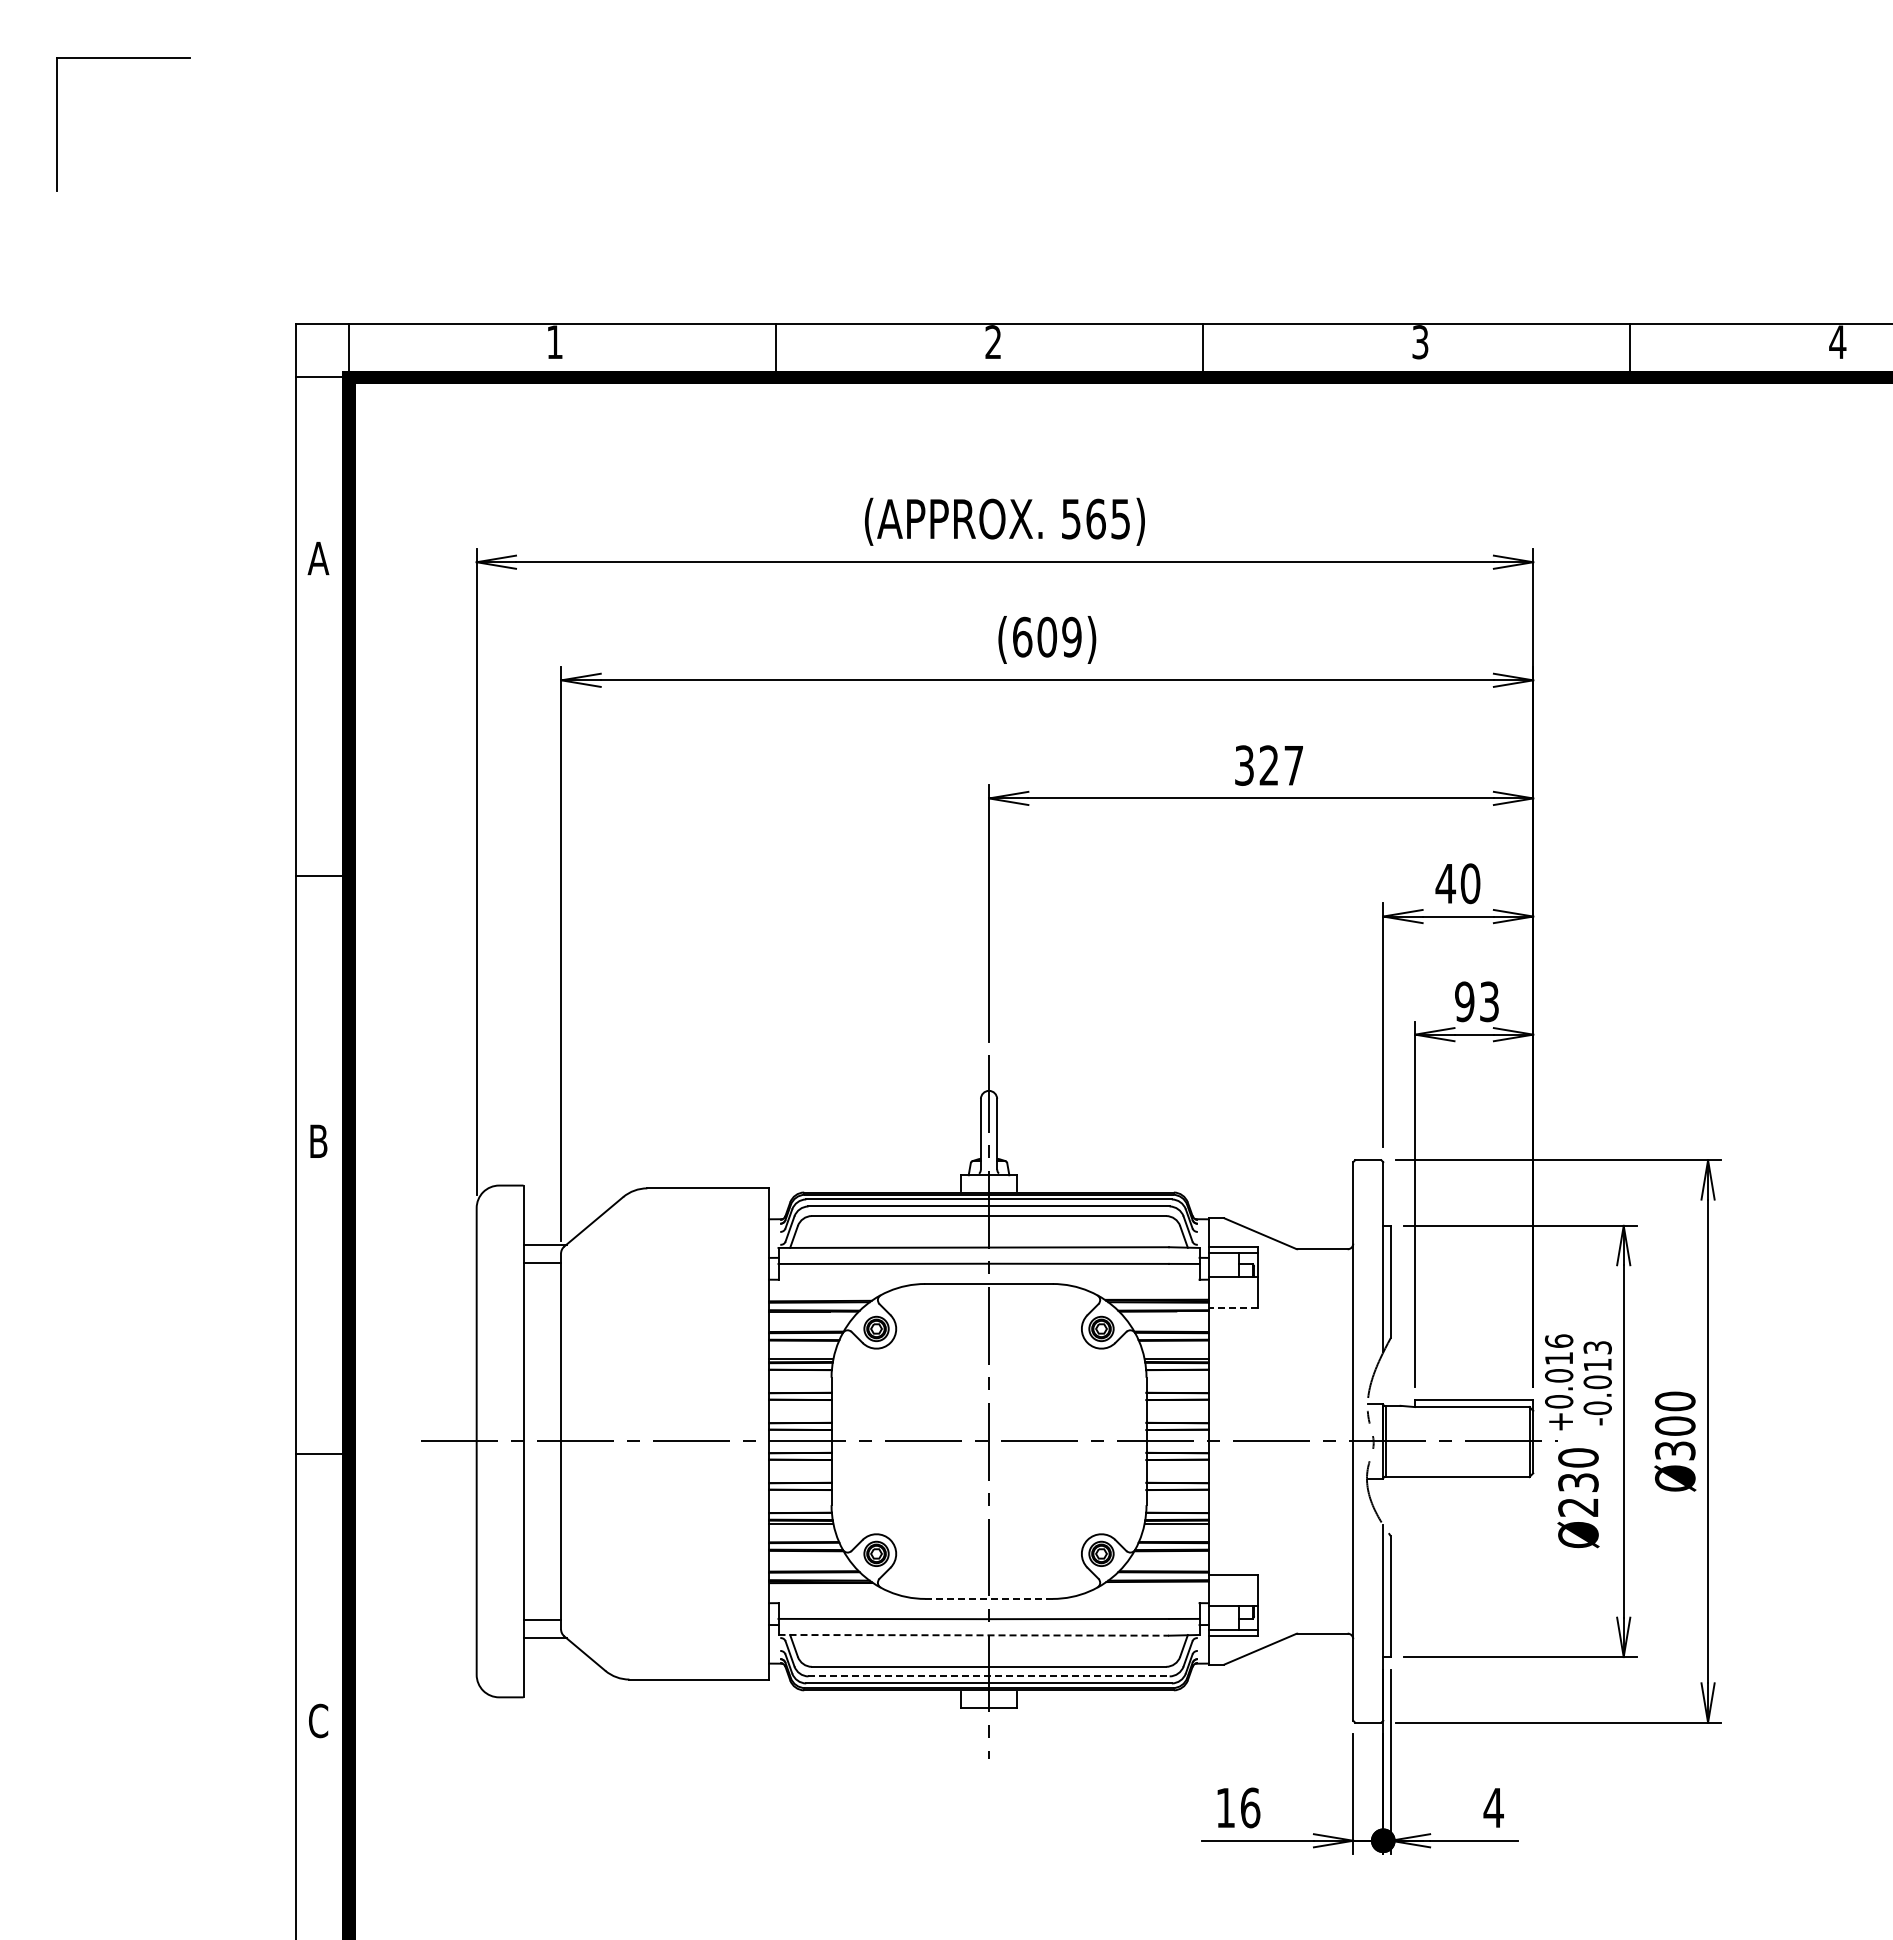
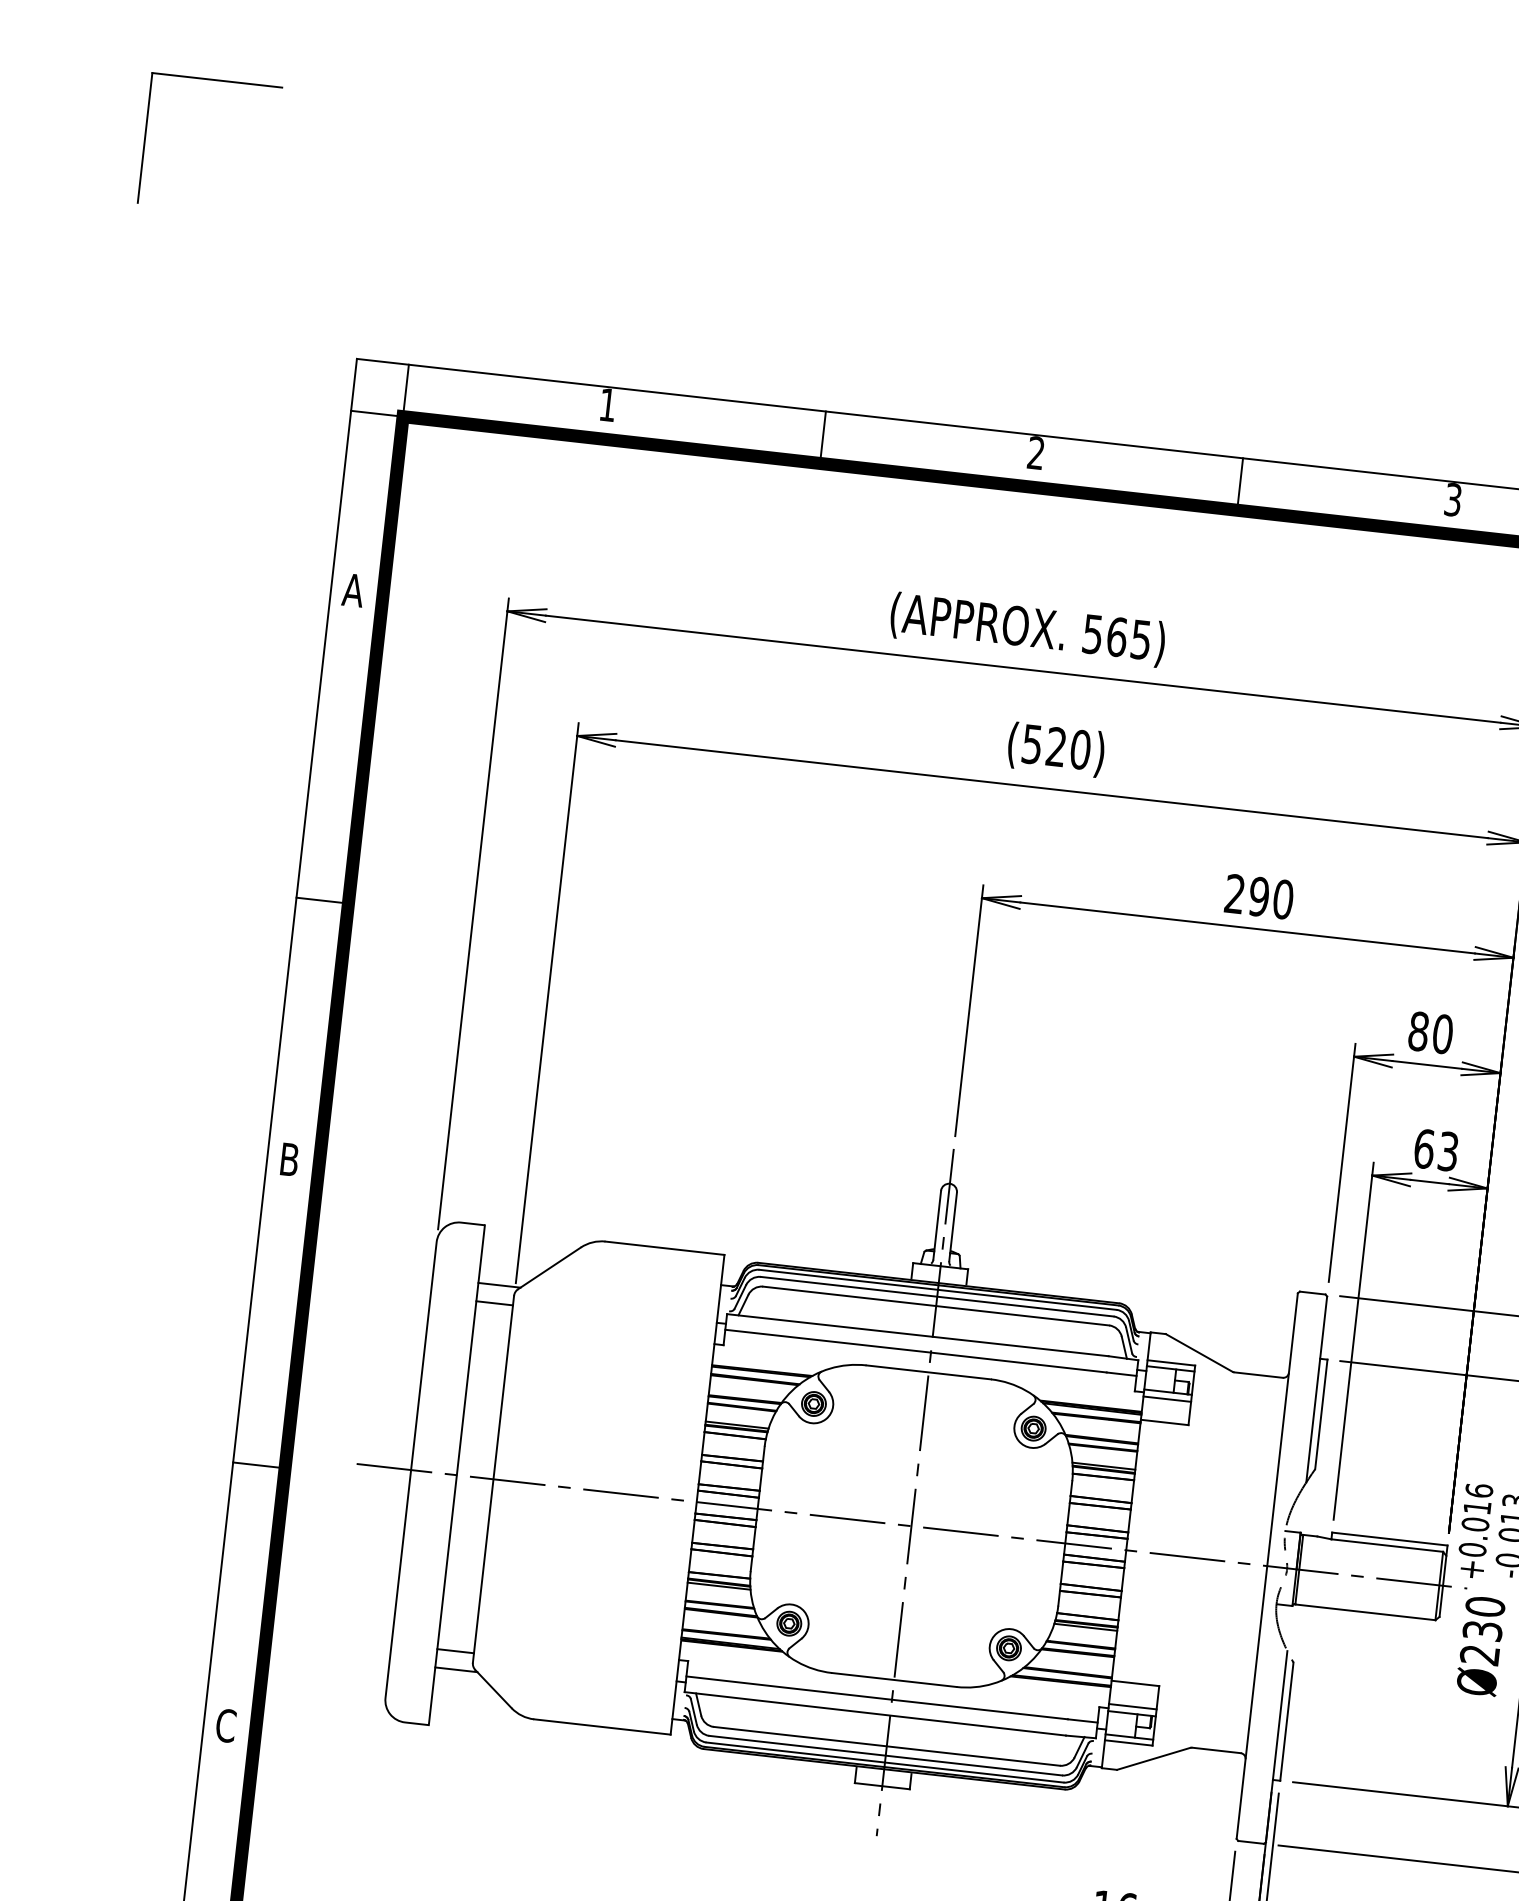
text: (1047, 636) -> (1056, 746), (609) -> (520)
text: (1269, 765) -> (1259, 896), 327 -> 290
text: (1445, 883) -> (1418, 1031), 40 -> 80
text: (1464, 1001) -> (1424, 1148), 93 -> 63
line: (1232, 1284) -> (1166, 1399), added
line: (1232, 1307) -> (1163, 1422), dashed -> solid
line: (989, 1598) -> (894, 1679), dashed -> solid
line: (1232, 1598) -> (1132, 1706), added
line: (974, 1635) -> (876, 1714), dashed -> solid
line: (989, 1676) -> (886, 1755), dashed -> solid

